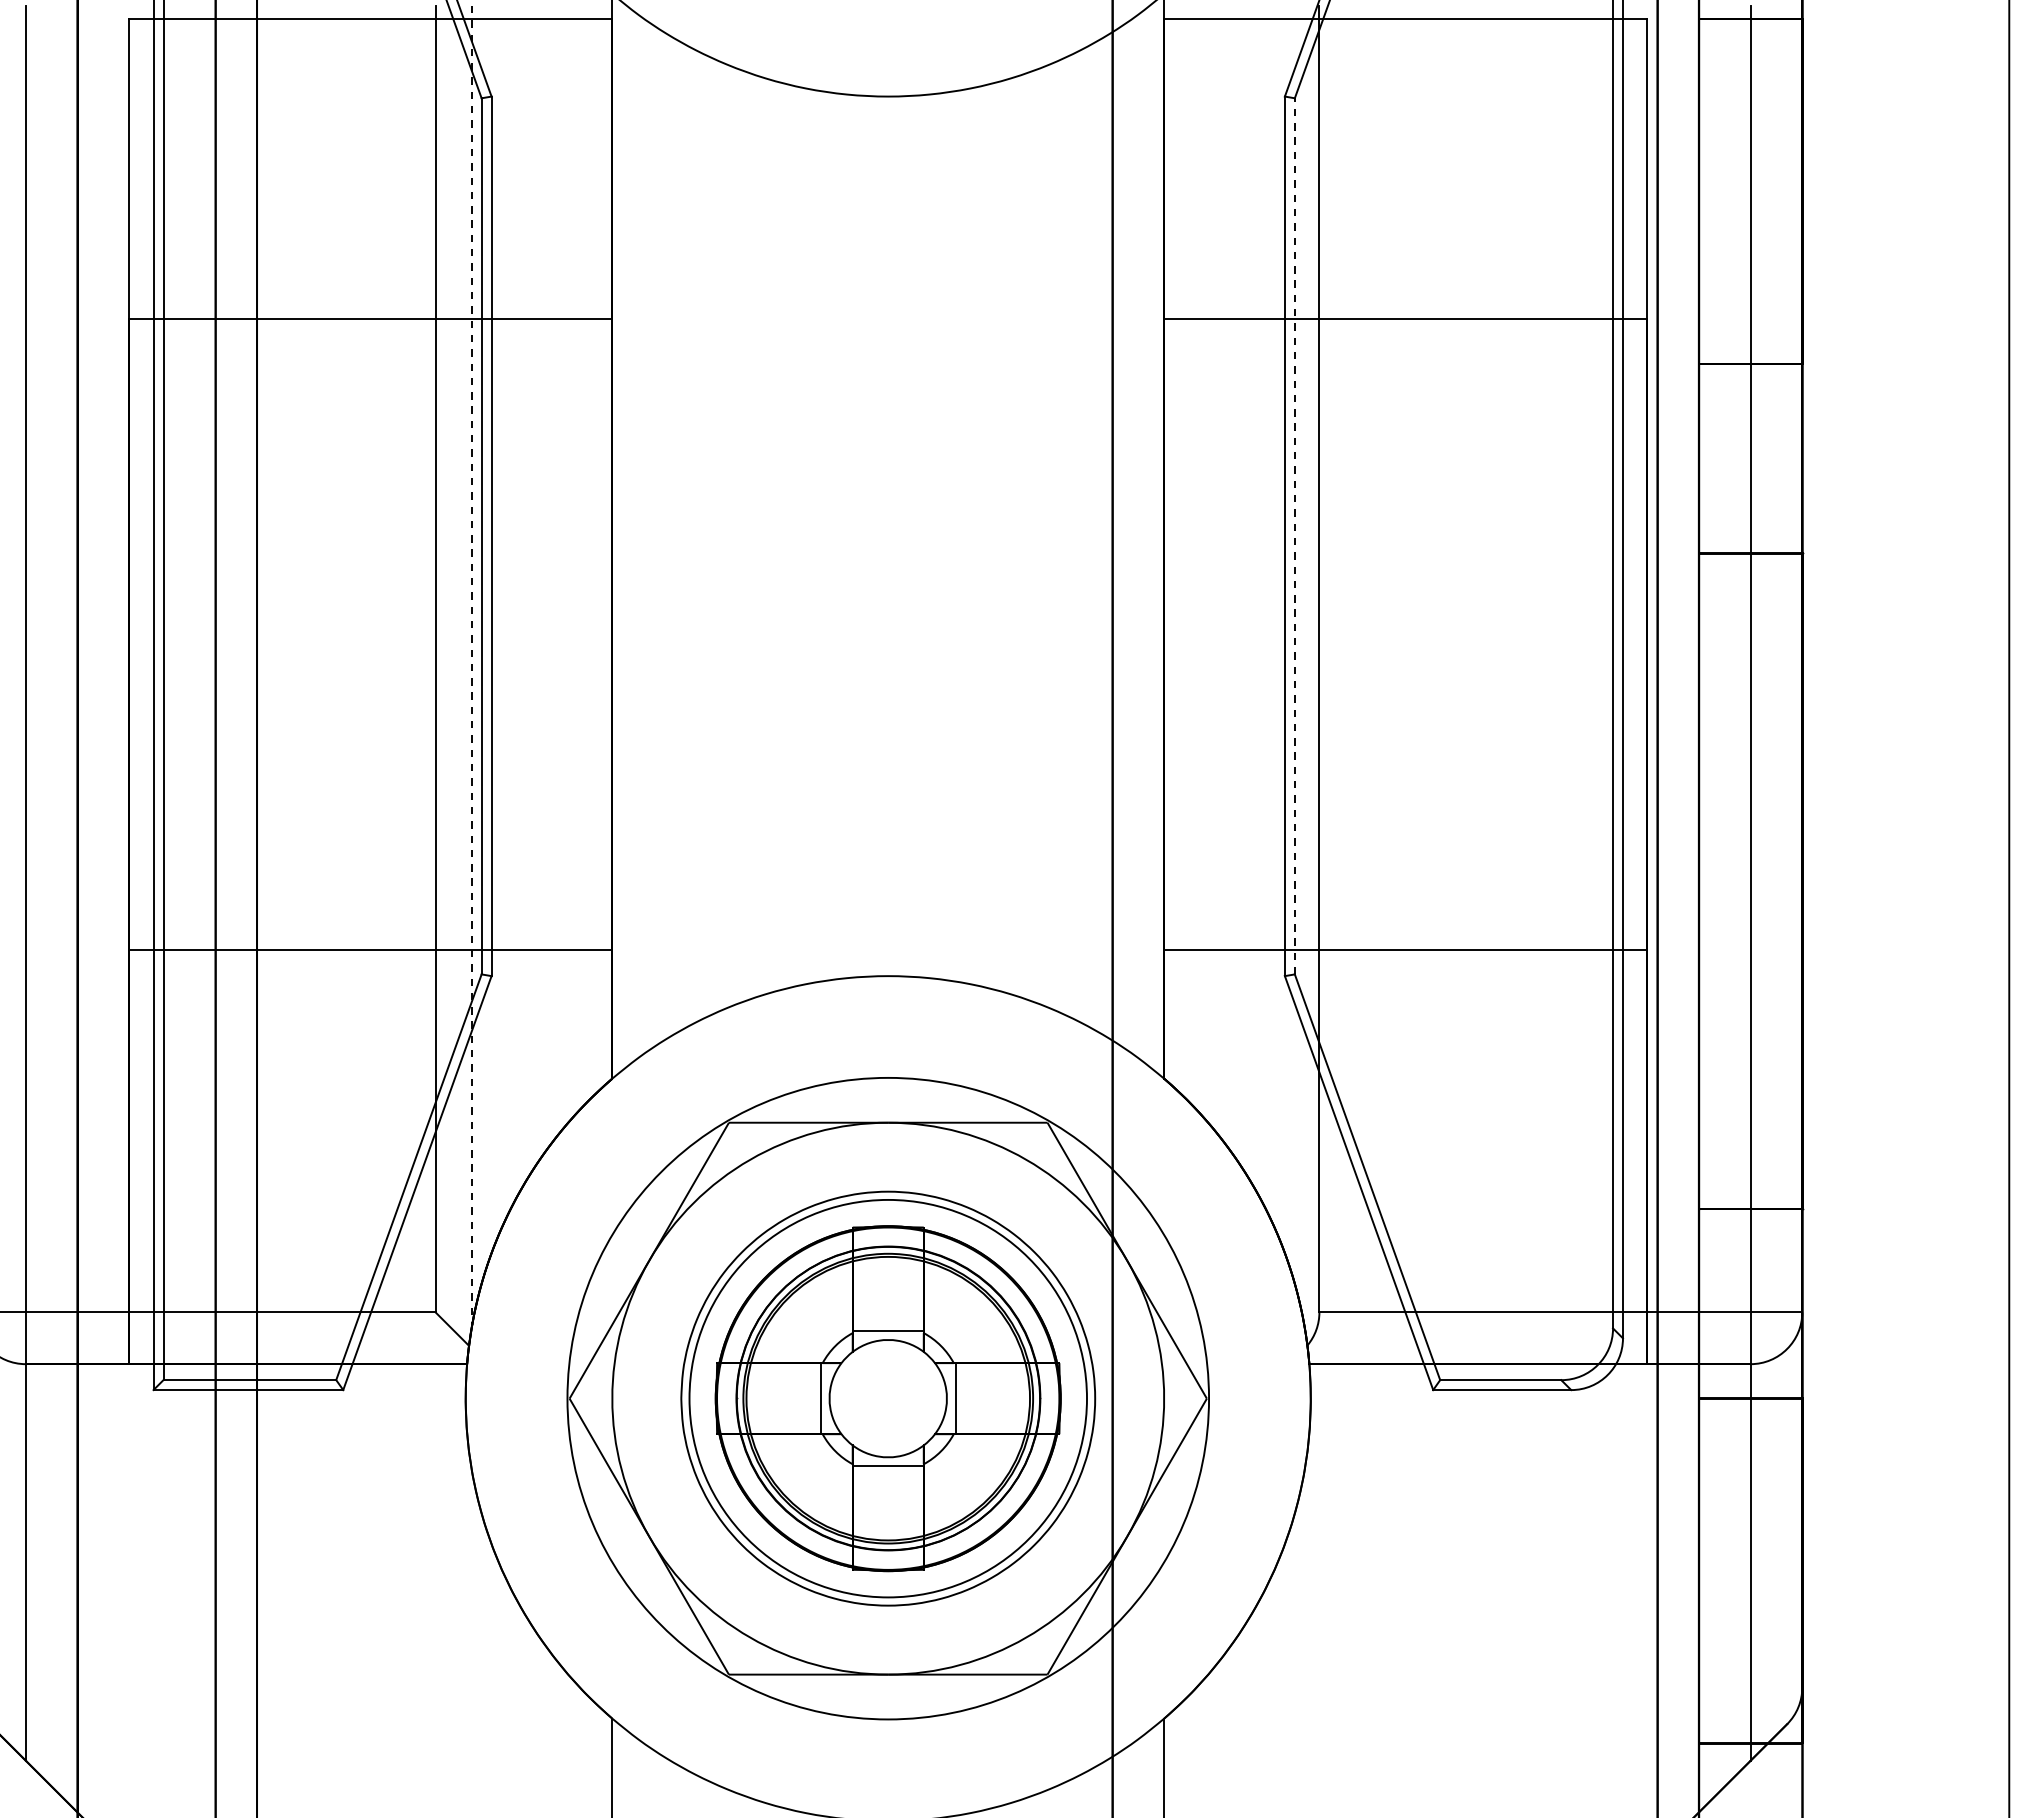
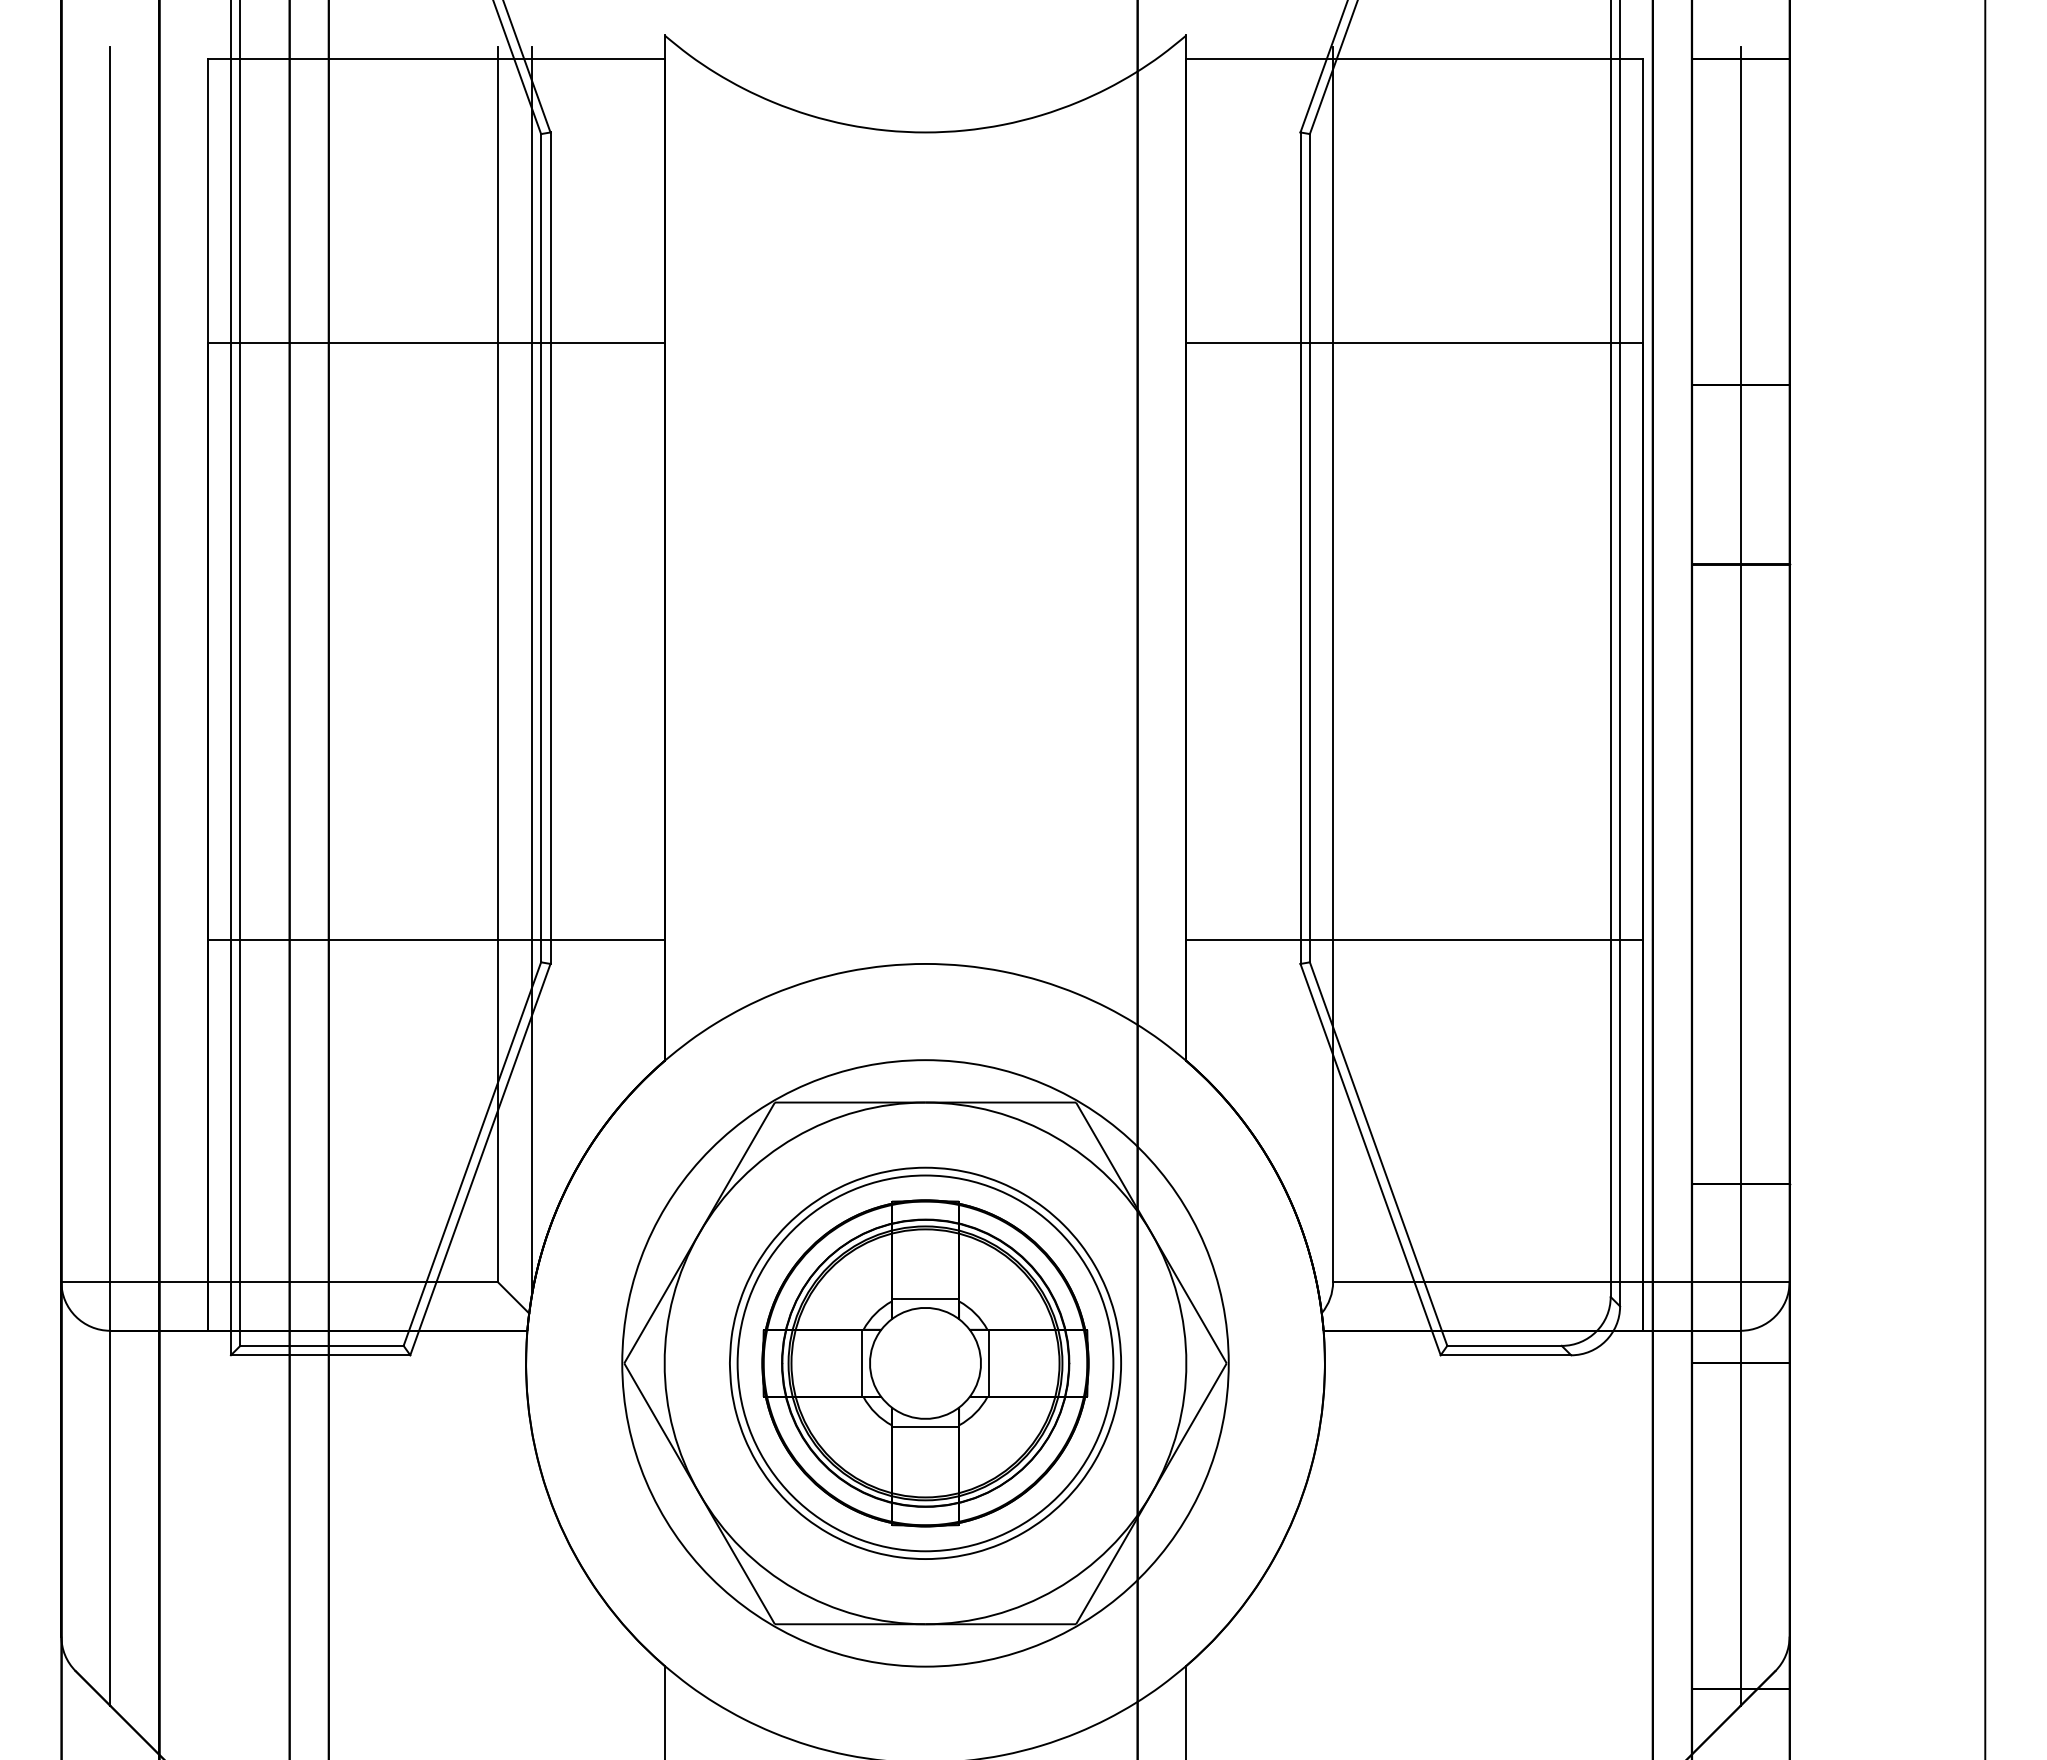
line: (1294, 535) -> (1309, 547), dashed -> solid
line: (472, 665) -> (532, 670), dashed -> solid

